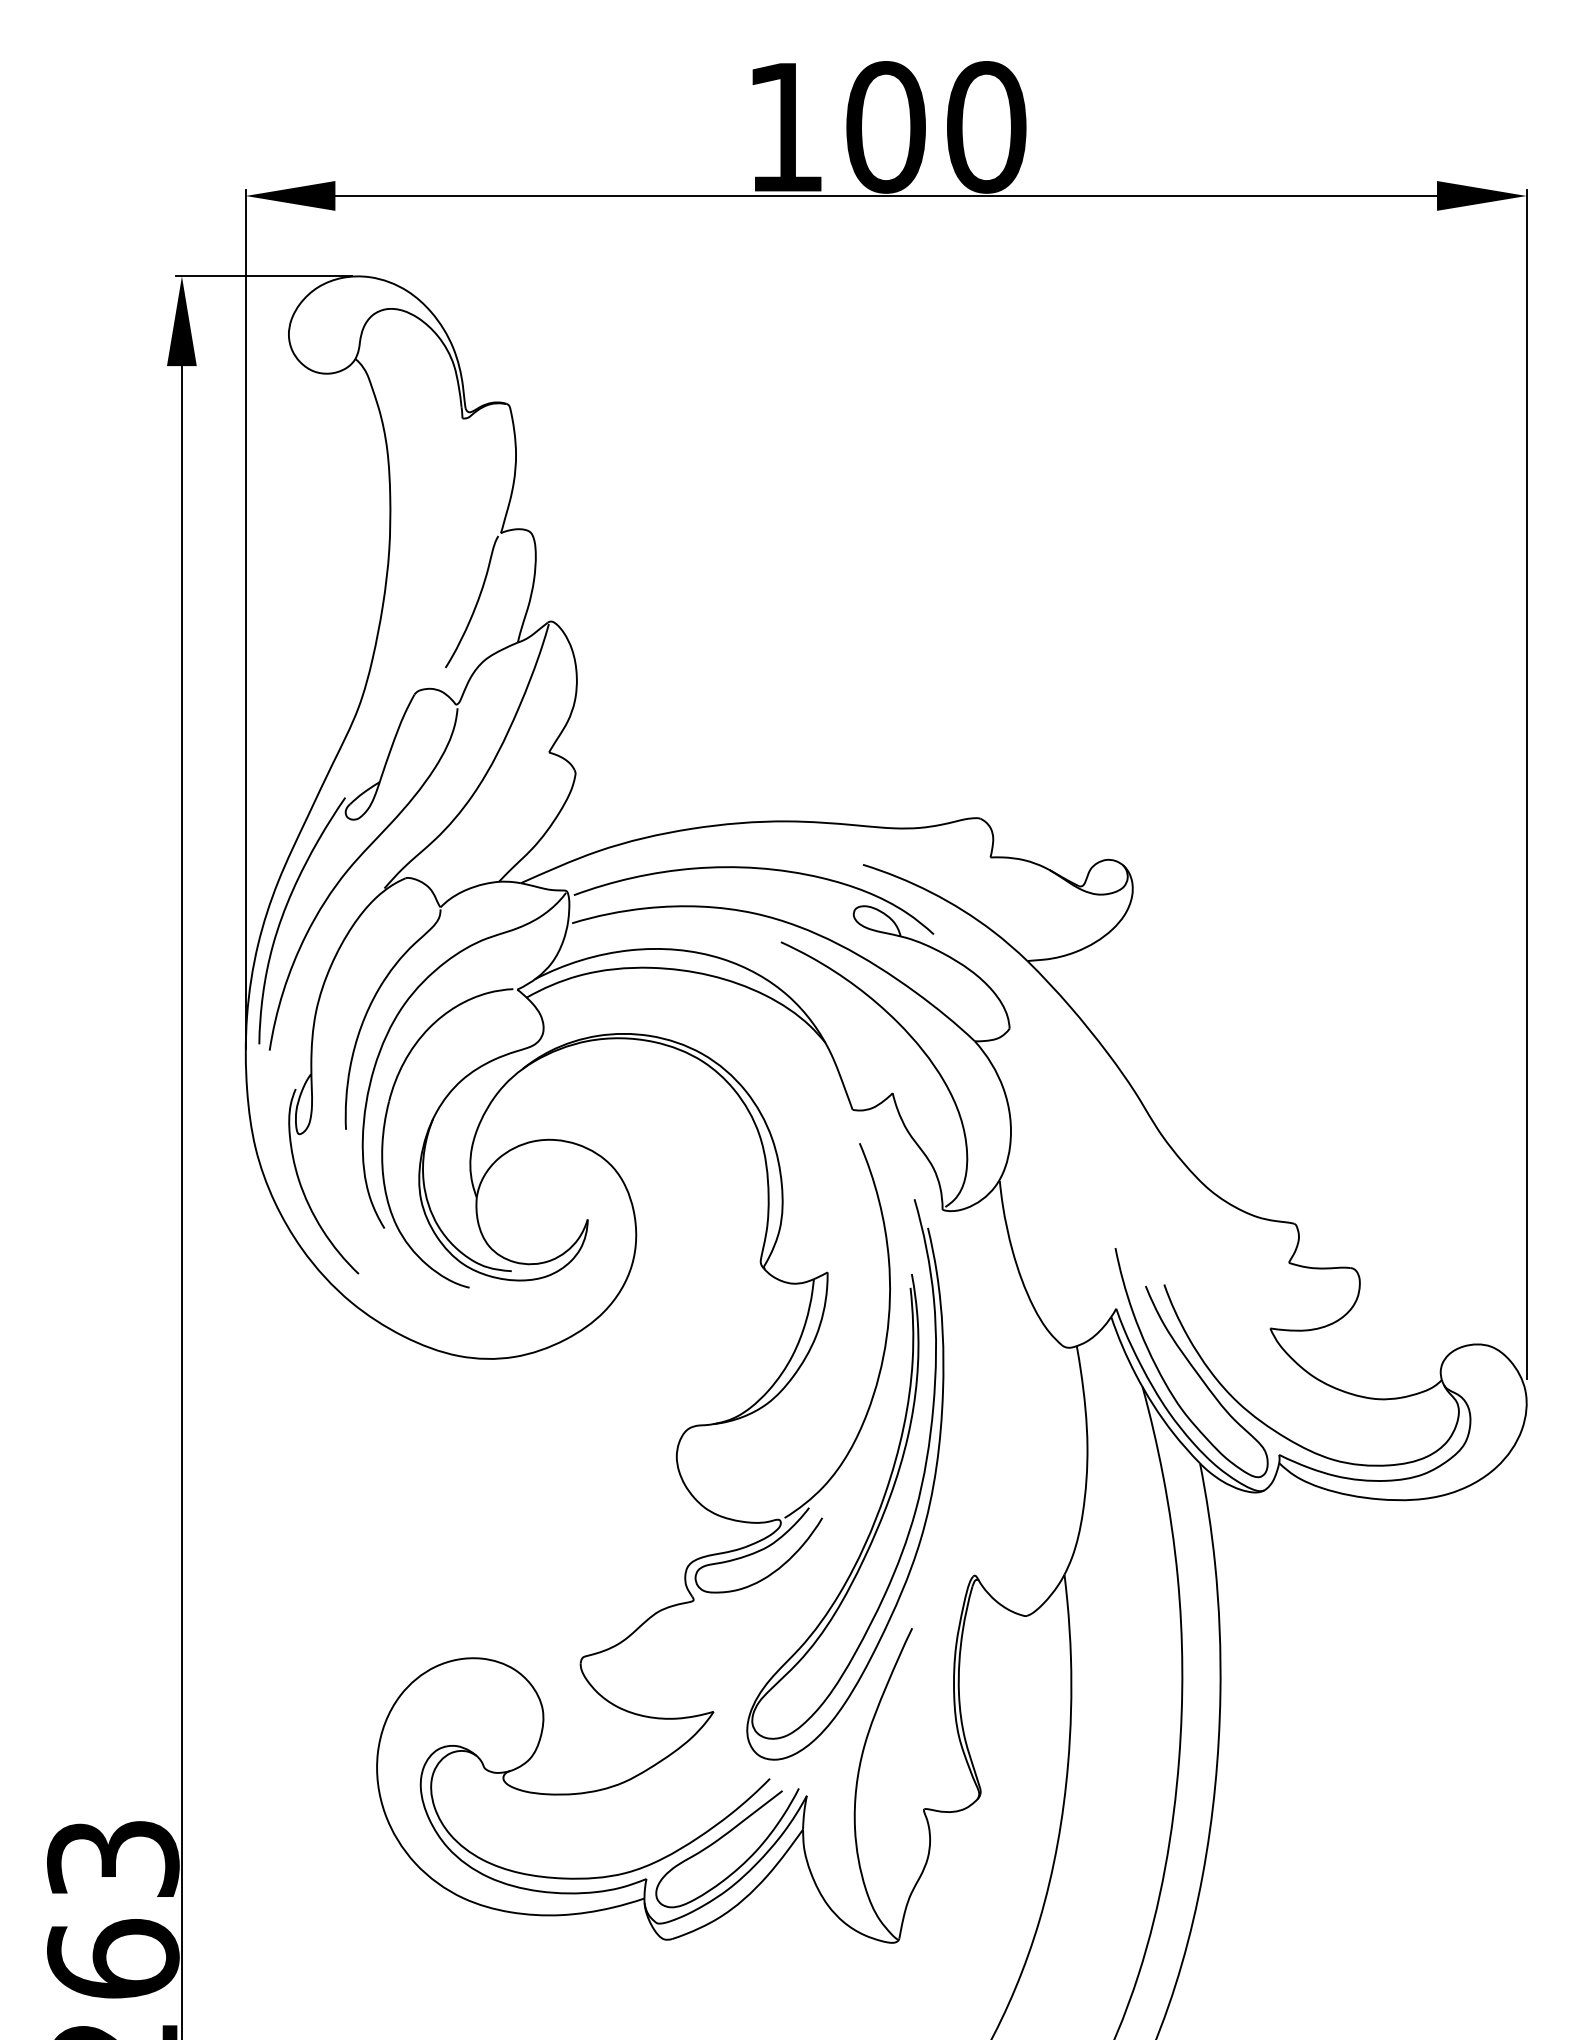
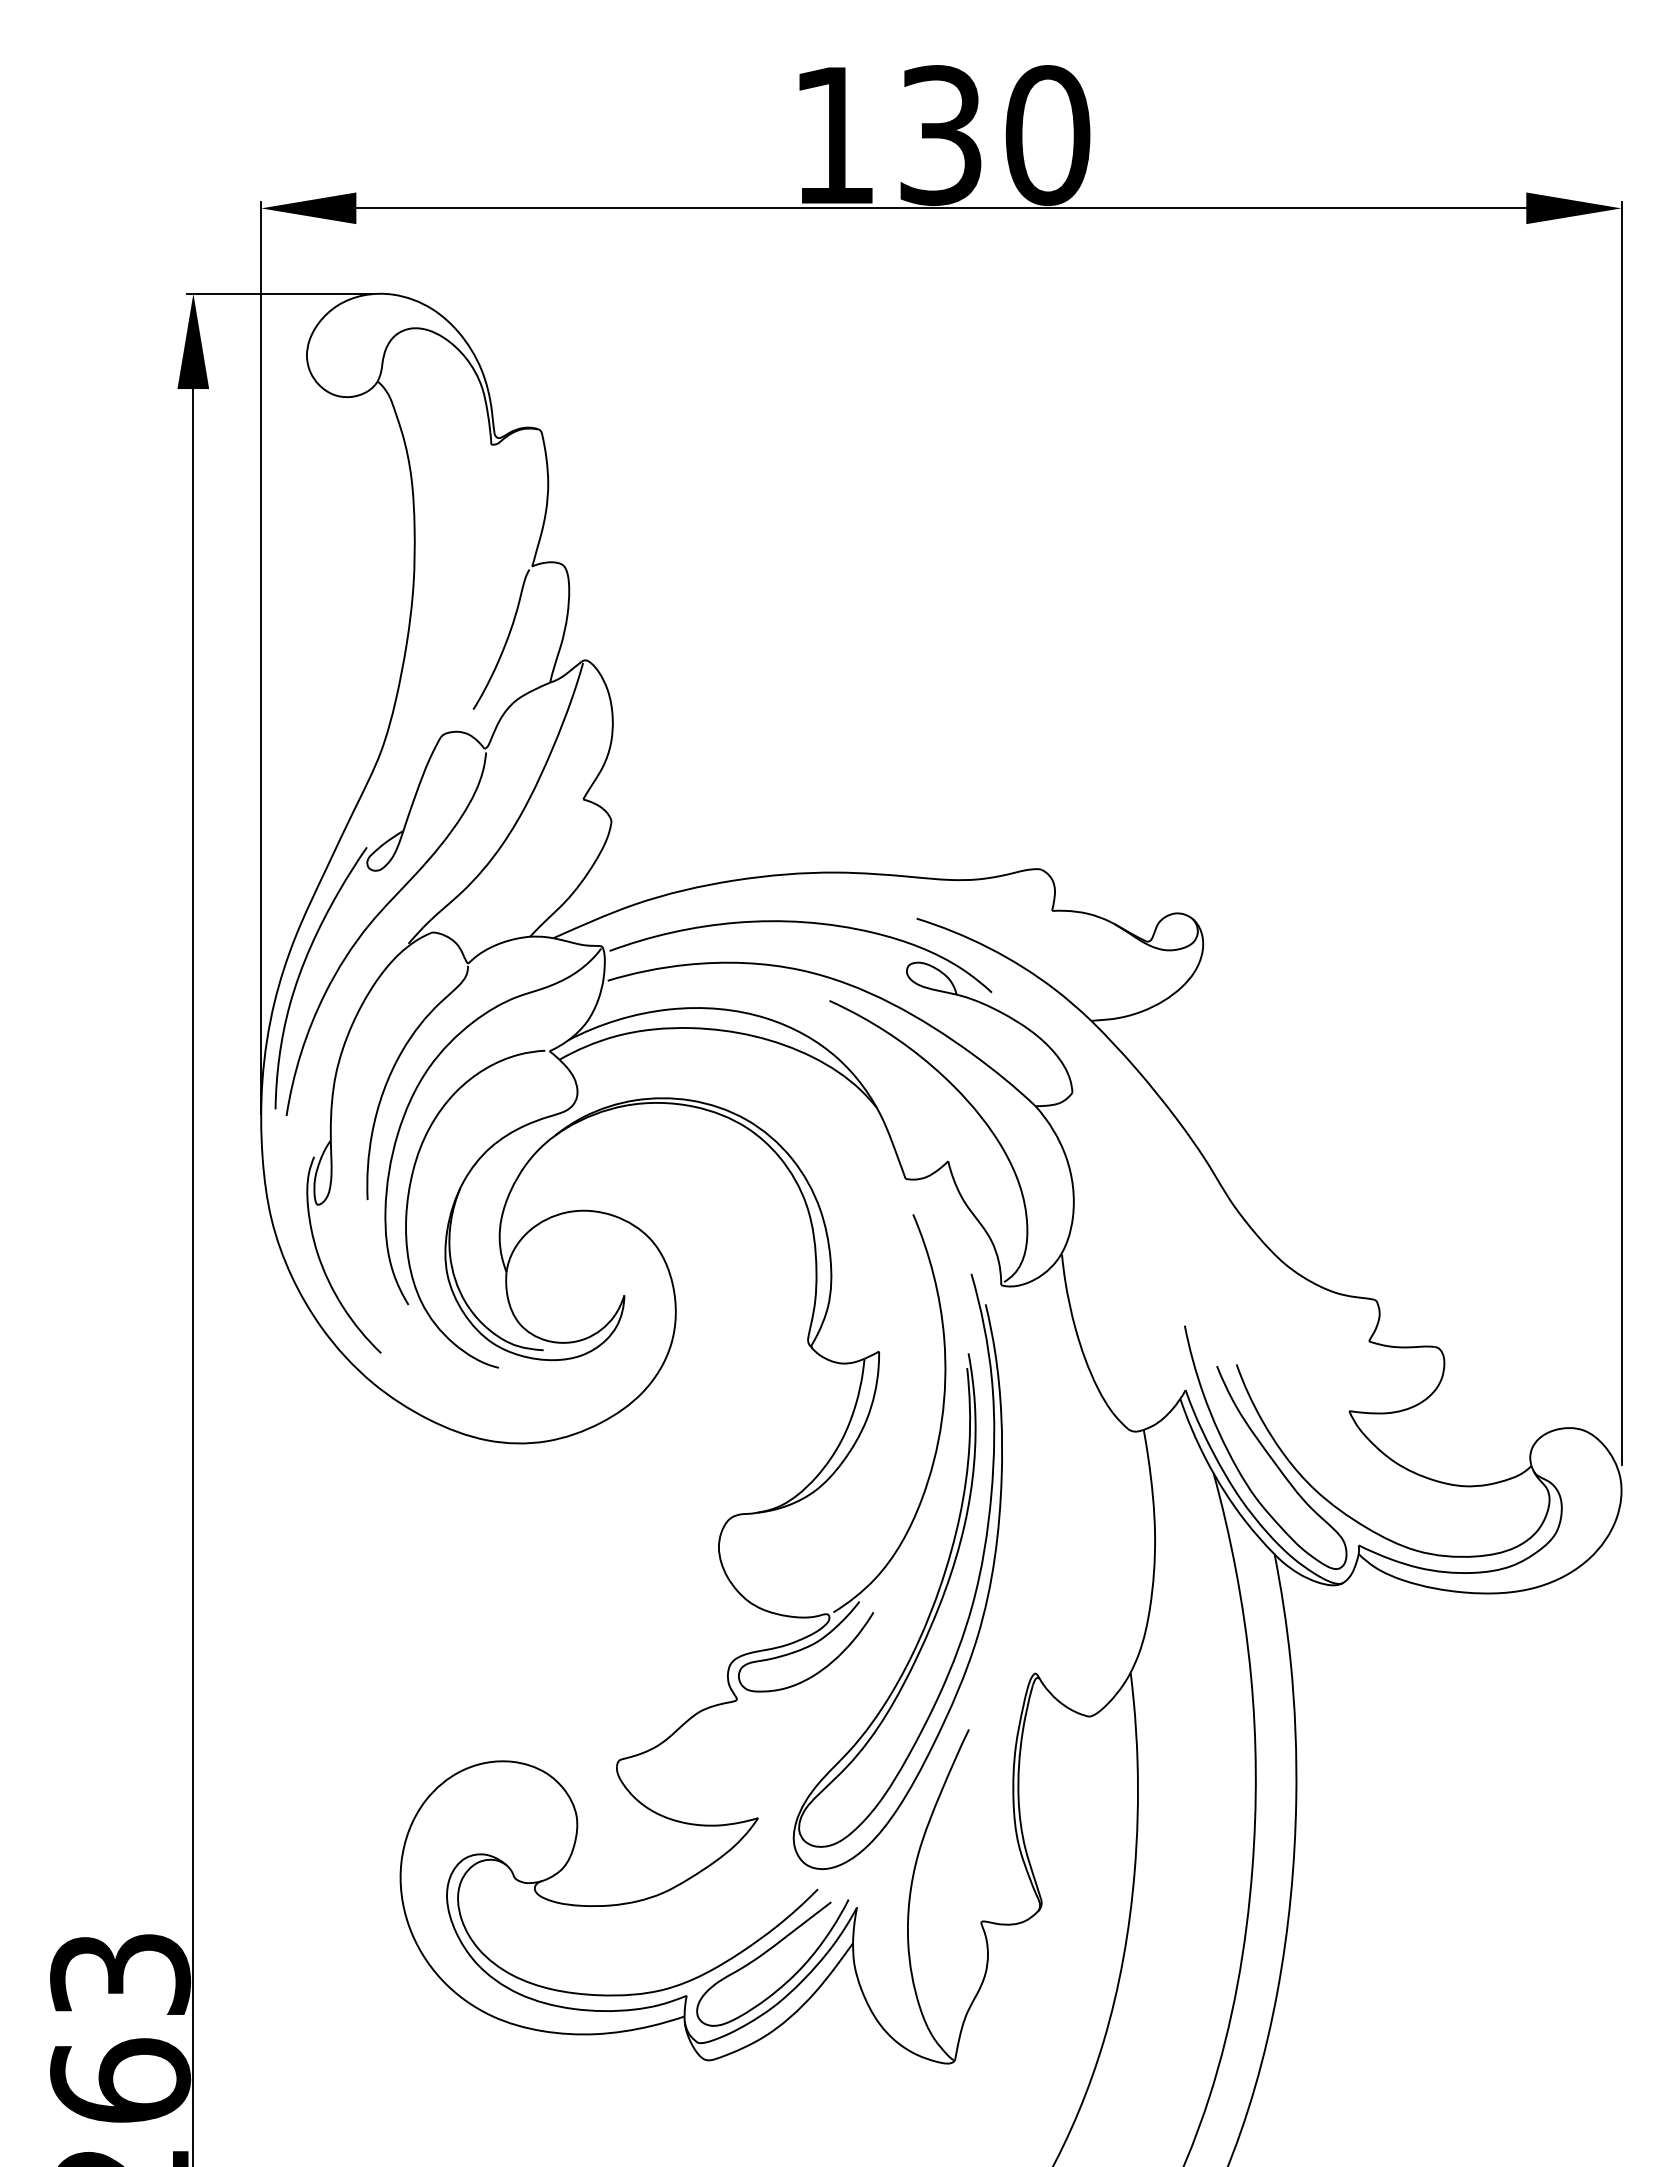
text: (886, 127) -> (941, 135), 100 -> 130

